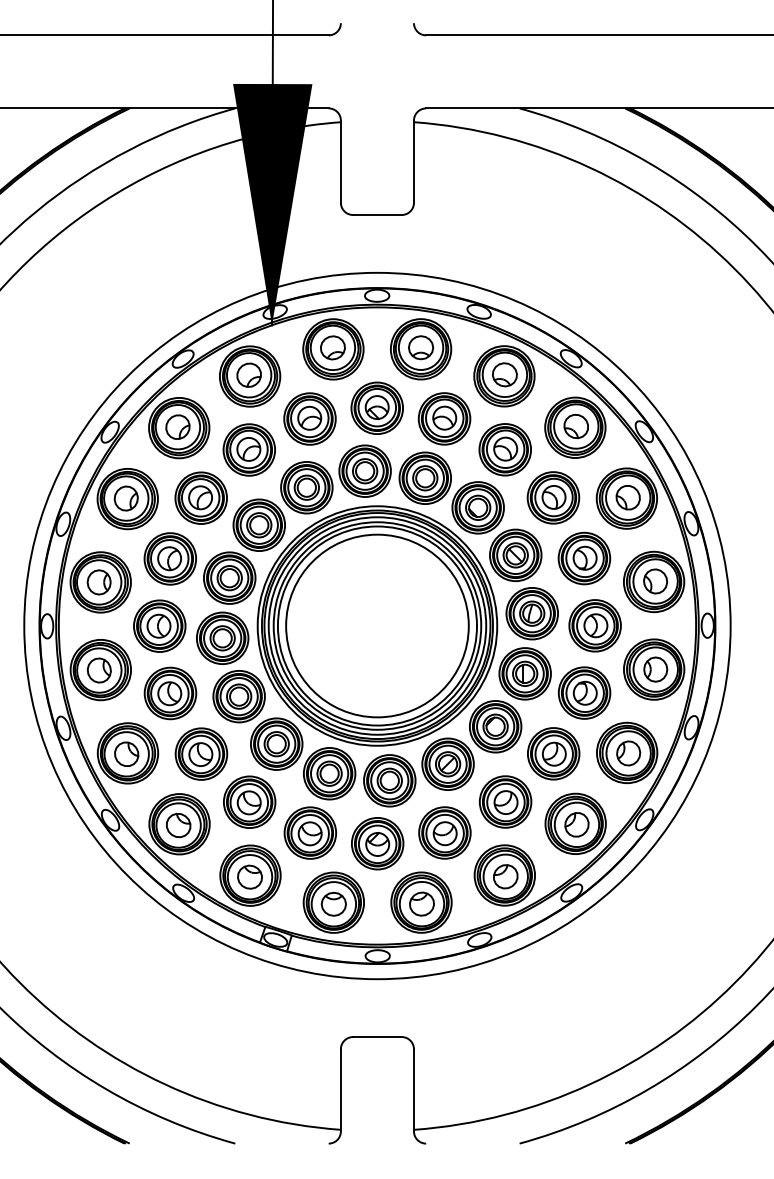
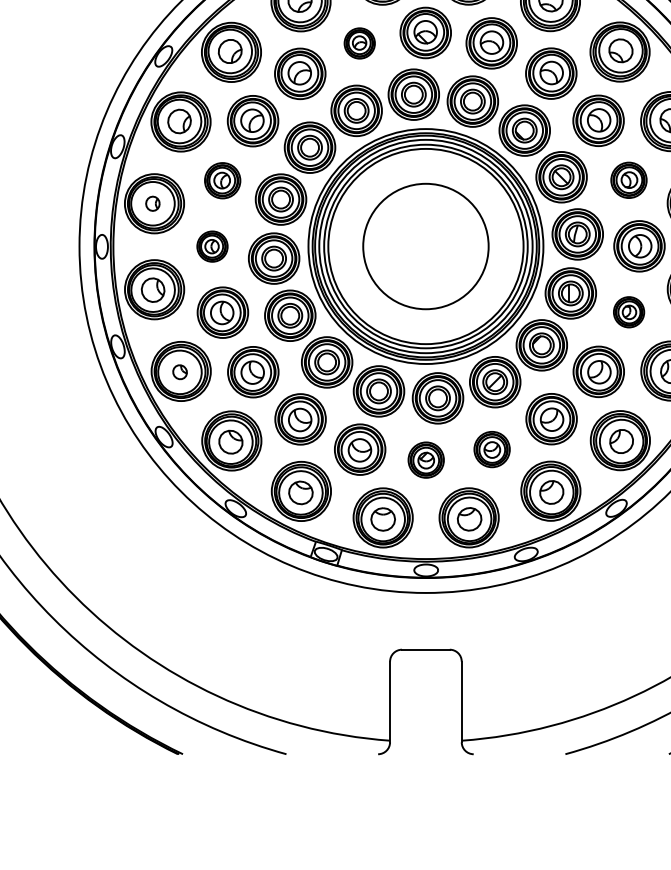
part: (309, 418) -> (359, 42), size x0.6
part: (169, 558) -> (221, 180), size x0.7
part: (584, 558) -> (629, 180), size x0.7
part: (98, 582) -> (152, 203), size x0.6
part: (159, 625) -> (212, 246), size x0.6
circle: (377, 625) -> (425, 246), size x0.7
part: (584, 692) -> (629, 311), size x0.6
part: (126, 753) -> (179, 371), size x0.6
part: (444, 832) -> (491, 449), size x0.7
part: (377, 843) -> (425, 459), size x0.7

